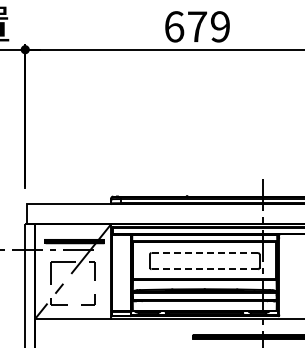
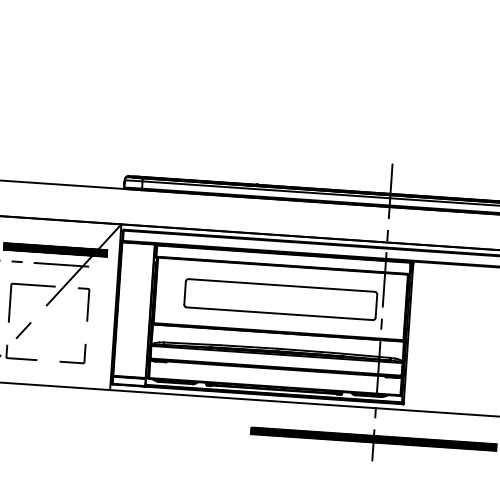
line: (205, 253) -> (282, 286), dashed -> solid
line: (204, 269) -> (279, 314), dashed -> solid

